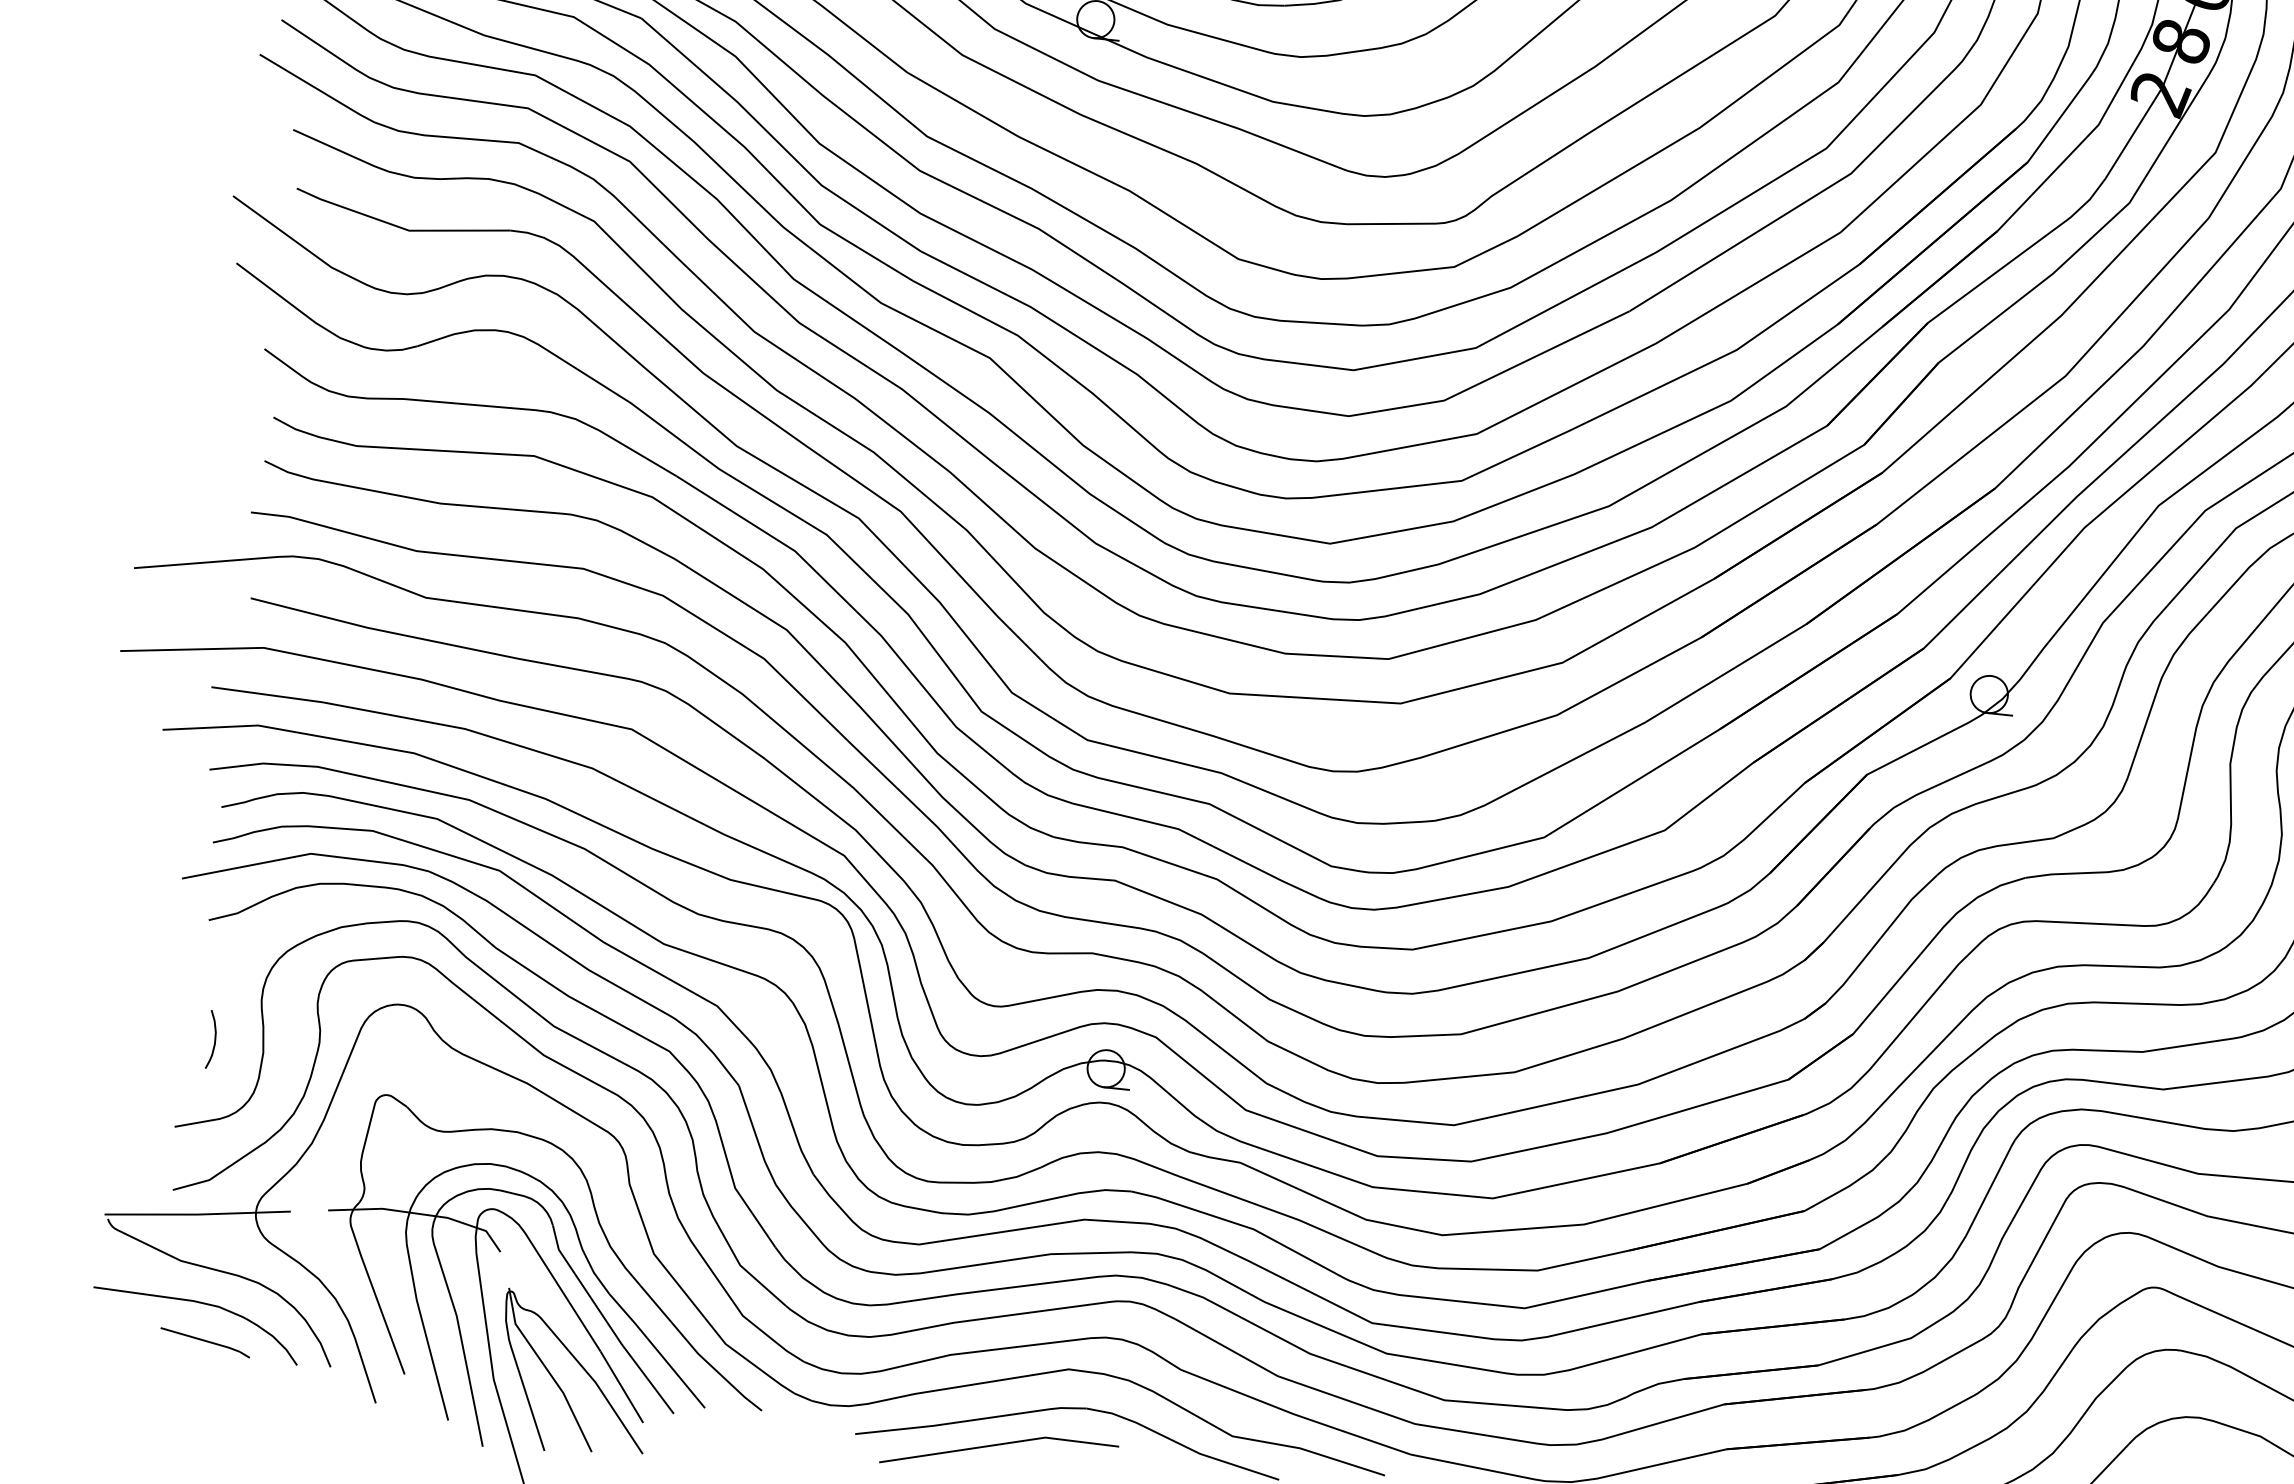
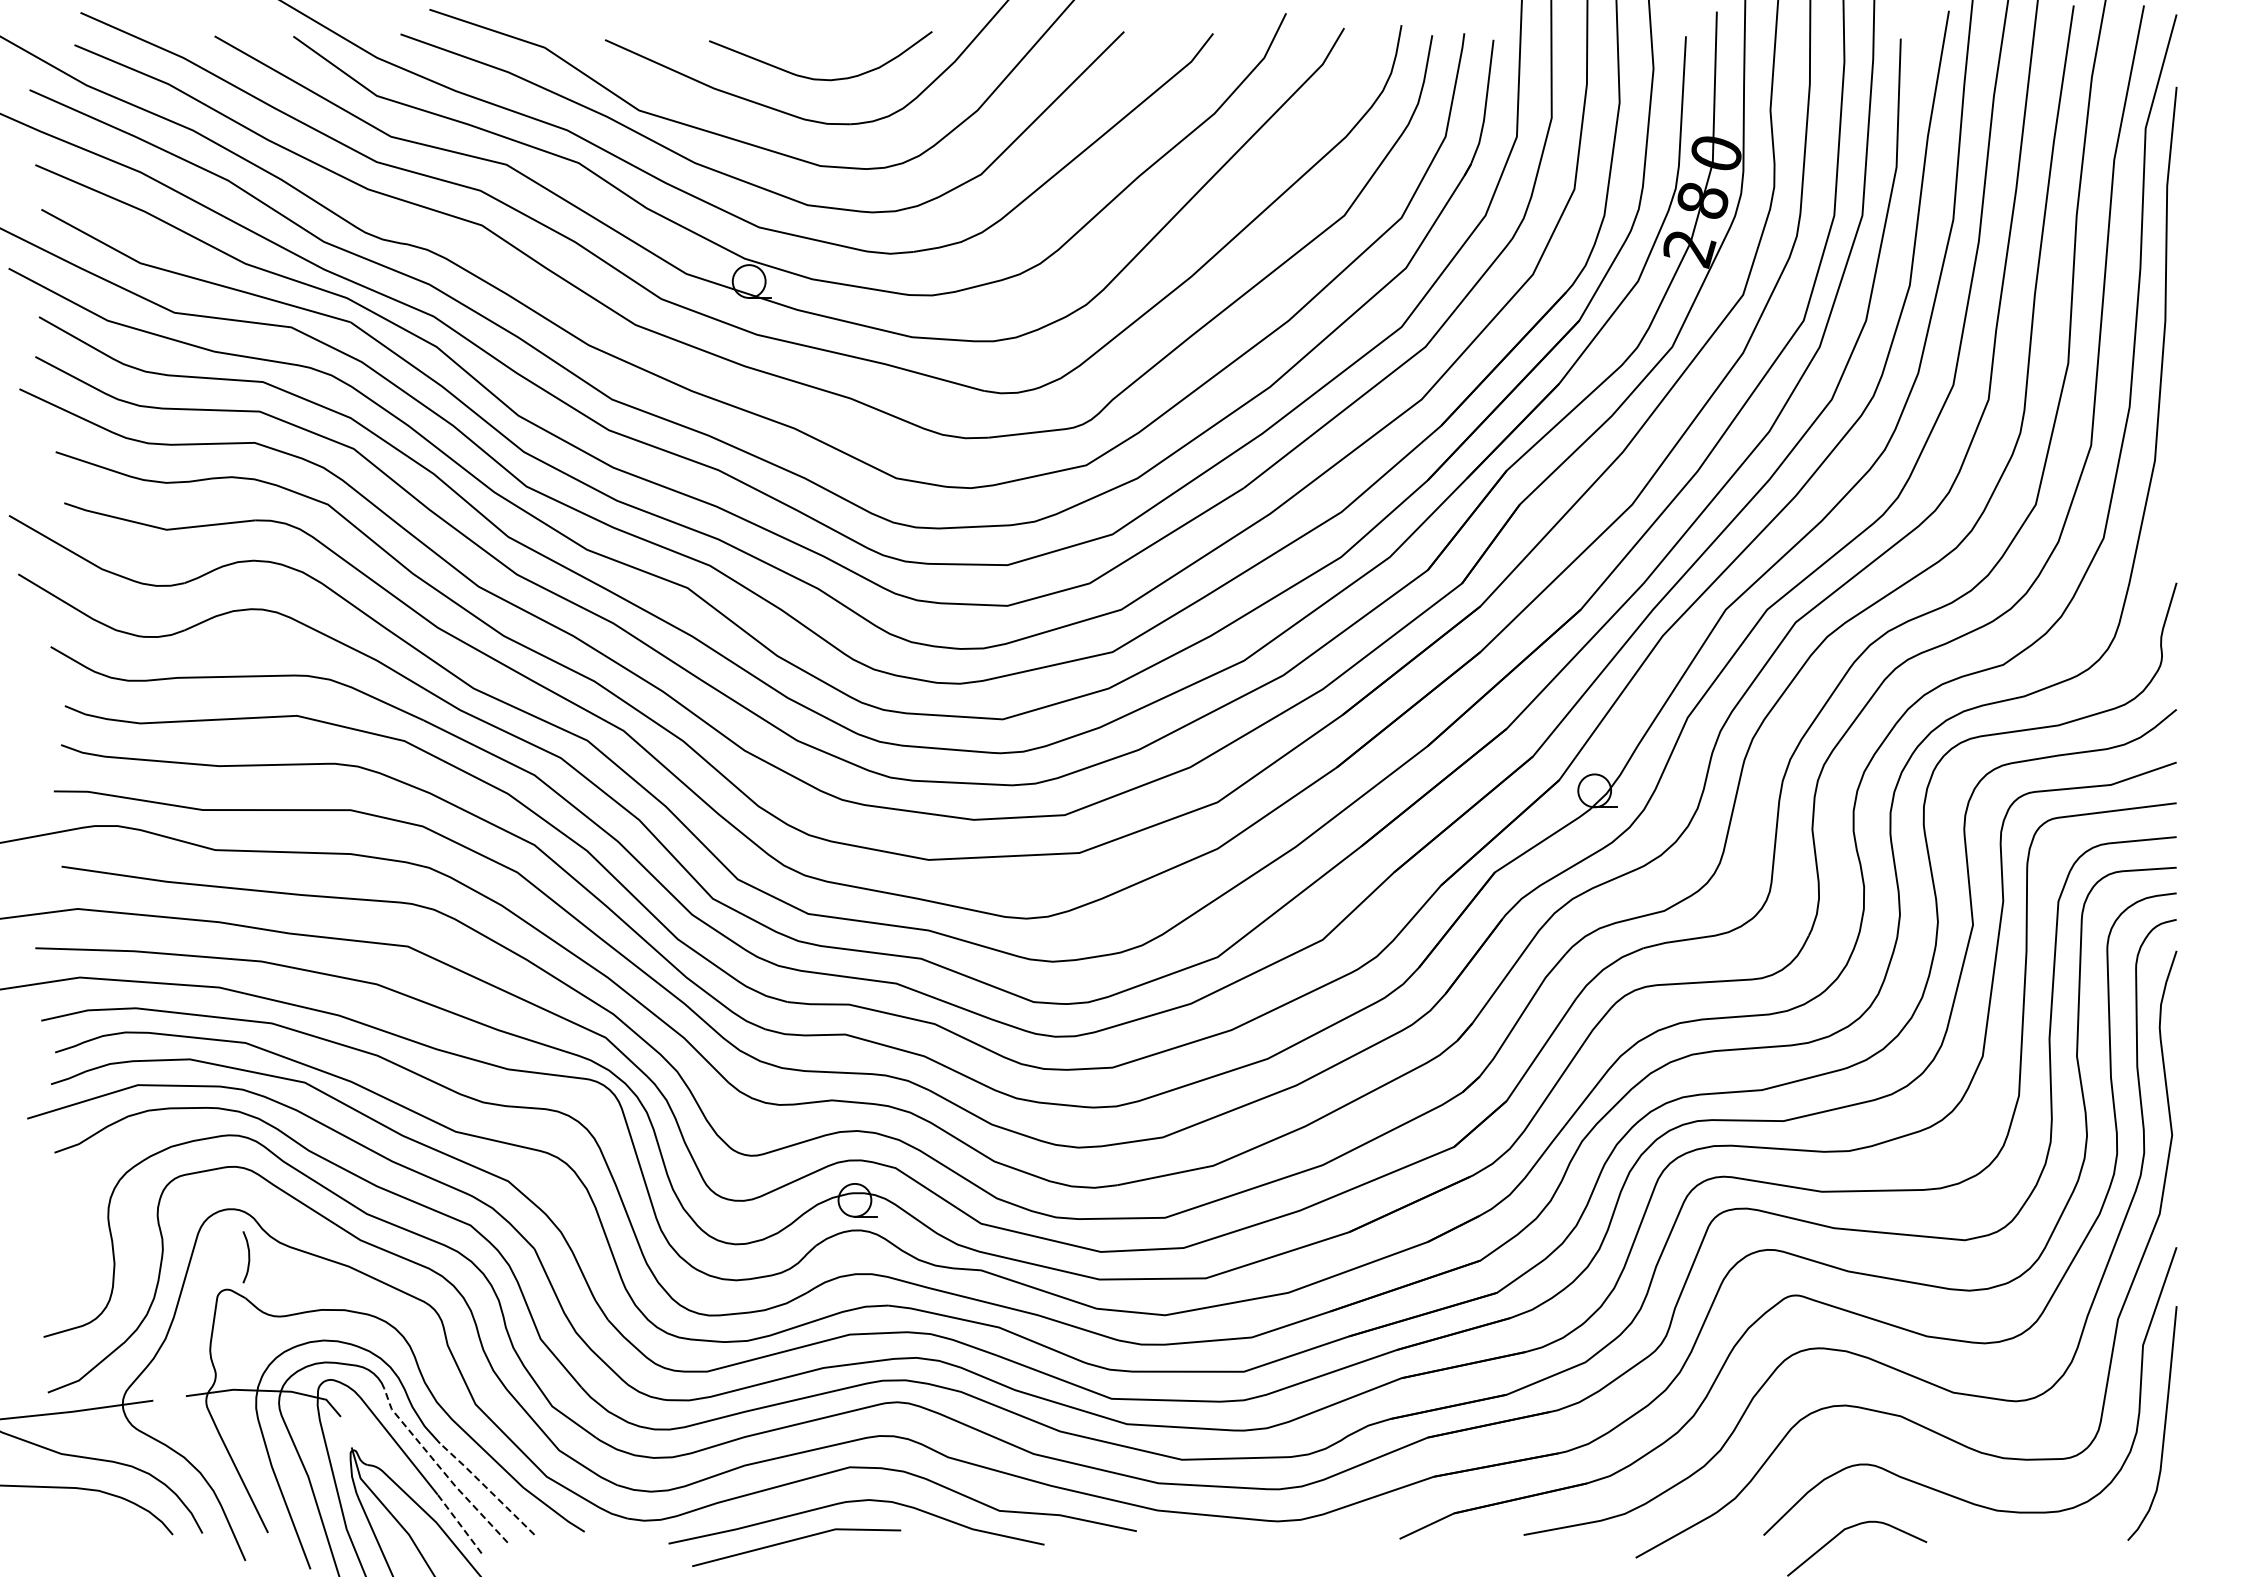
curve: (214, 1040) -> (248, 1257), moved
line: (607, 1323) -> (441, 1469), solid -> dashed
part: (204, 1342) -> (89, 1523), removed
line: (656, 1349) -> (486, 1487), solid -> dashed
line: (621, 1387) -> (459, 1524), solid -> dashed

